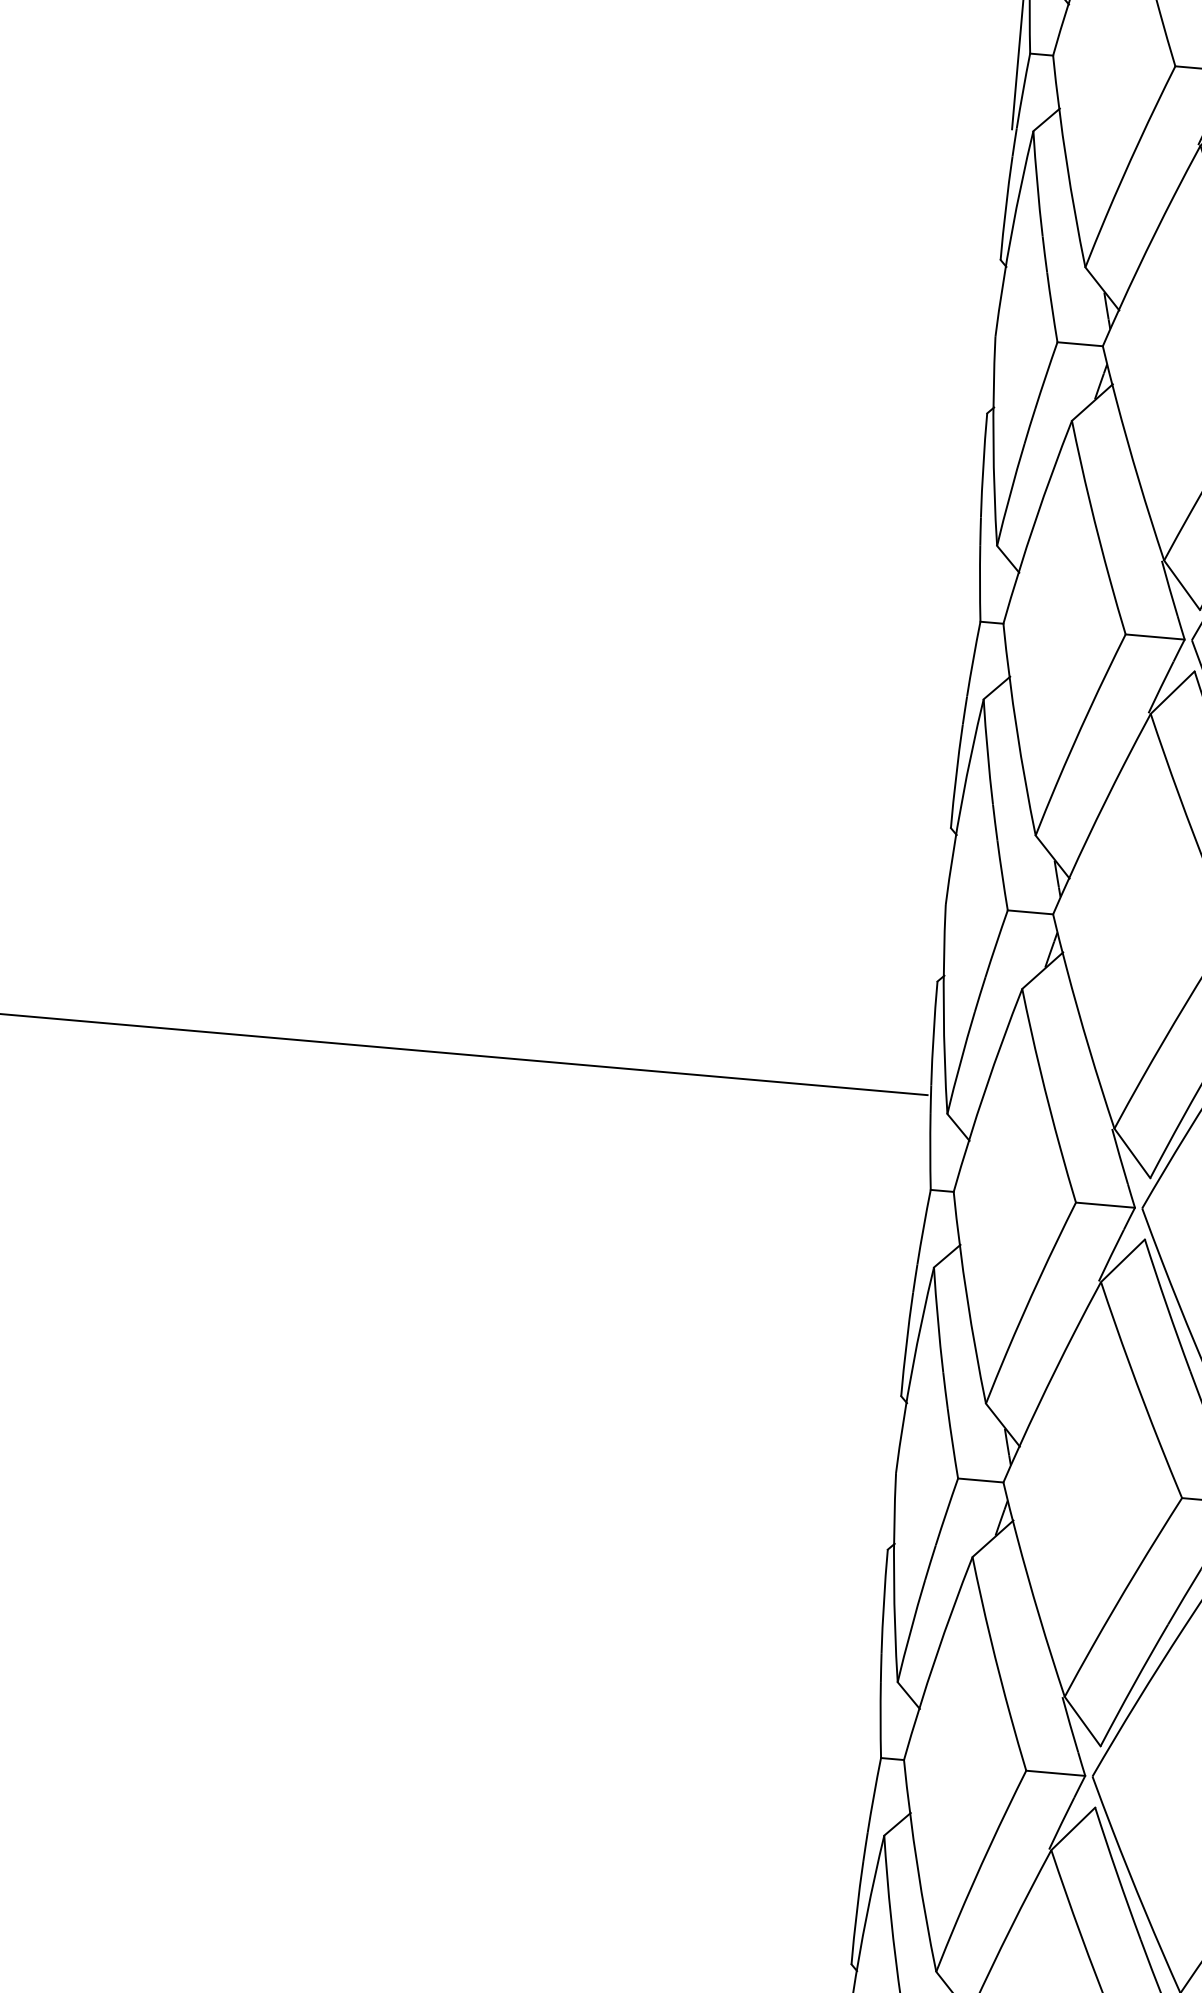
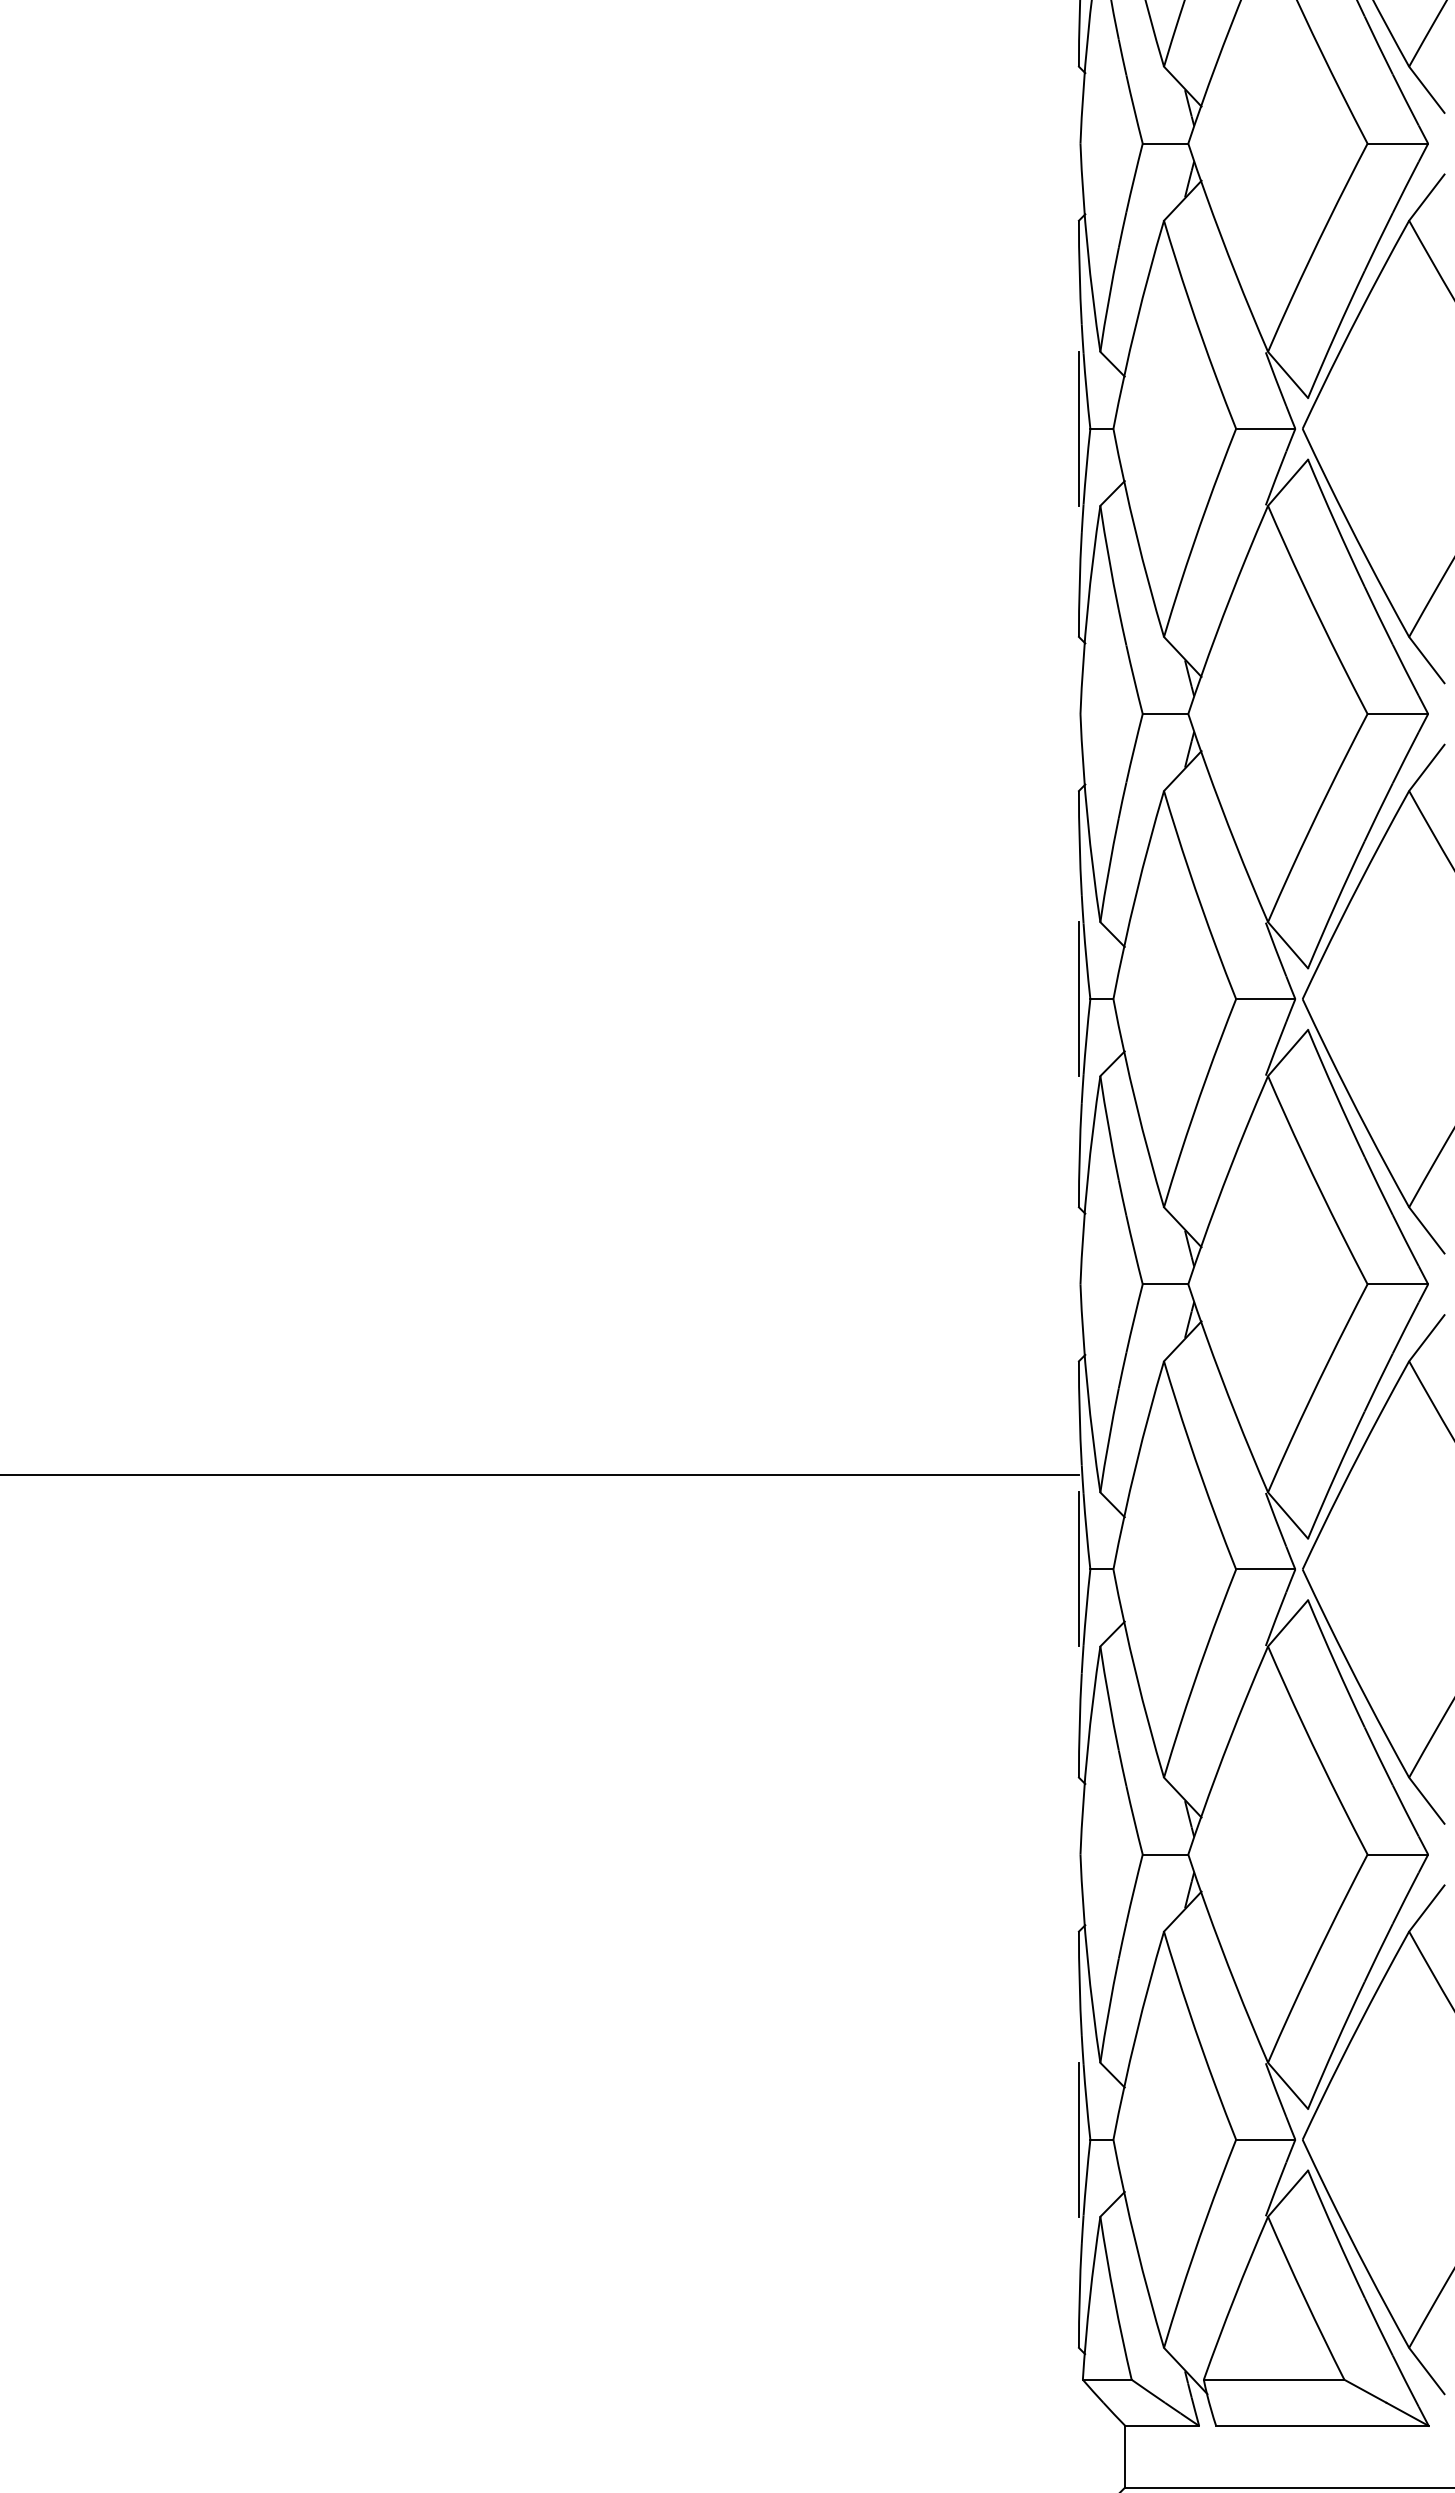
line: (968, 621) -> (1078, 999), added
line: (918, 1188) -> (1078, 1569), added
line: (869, 1756) -> (1078, 2139), added

